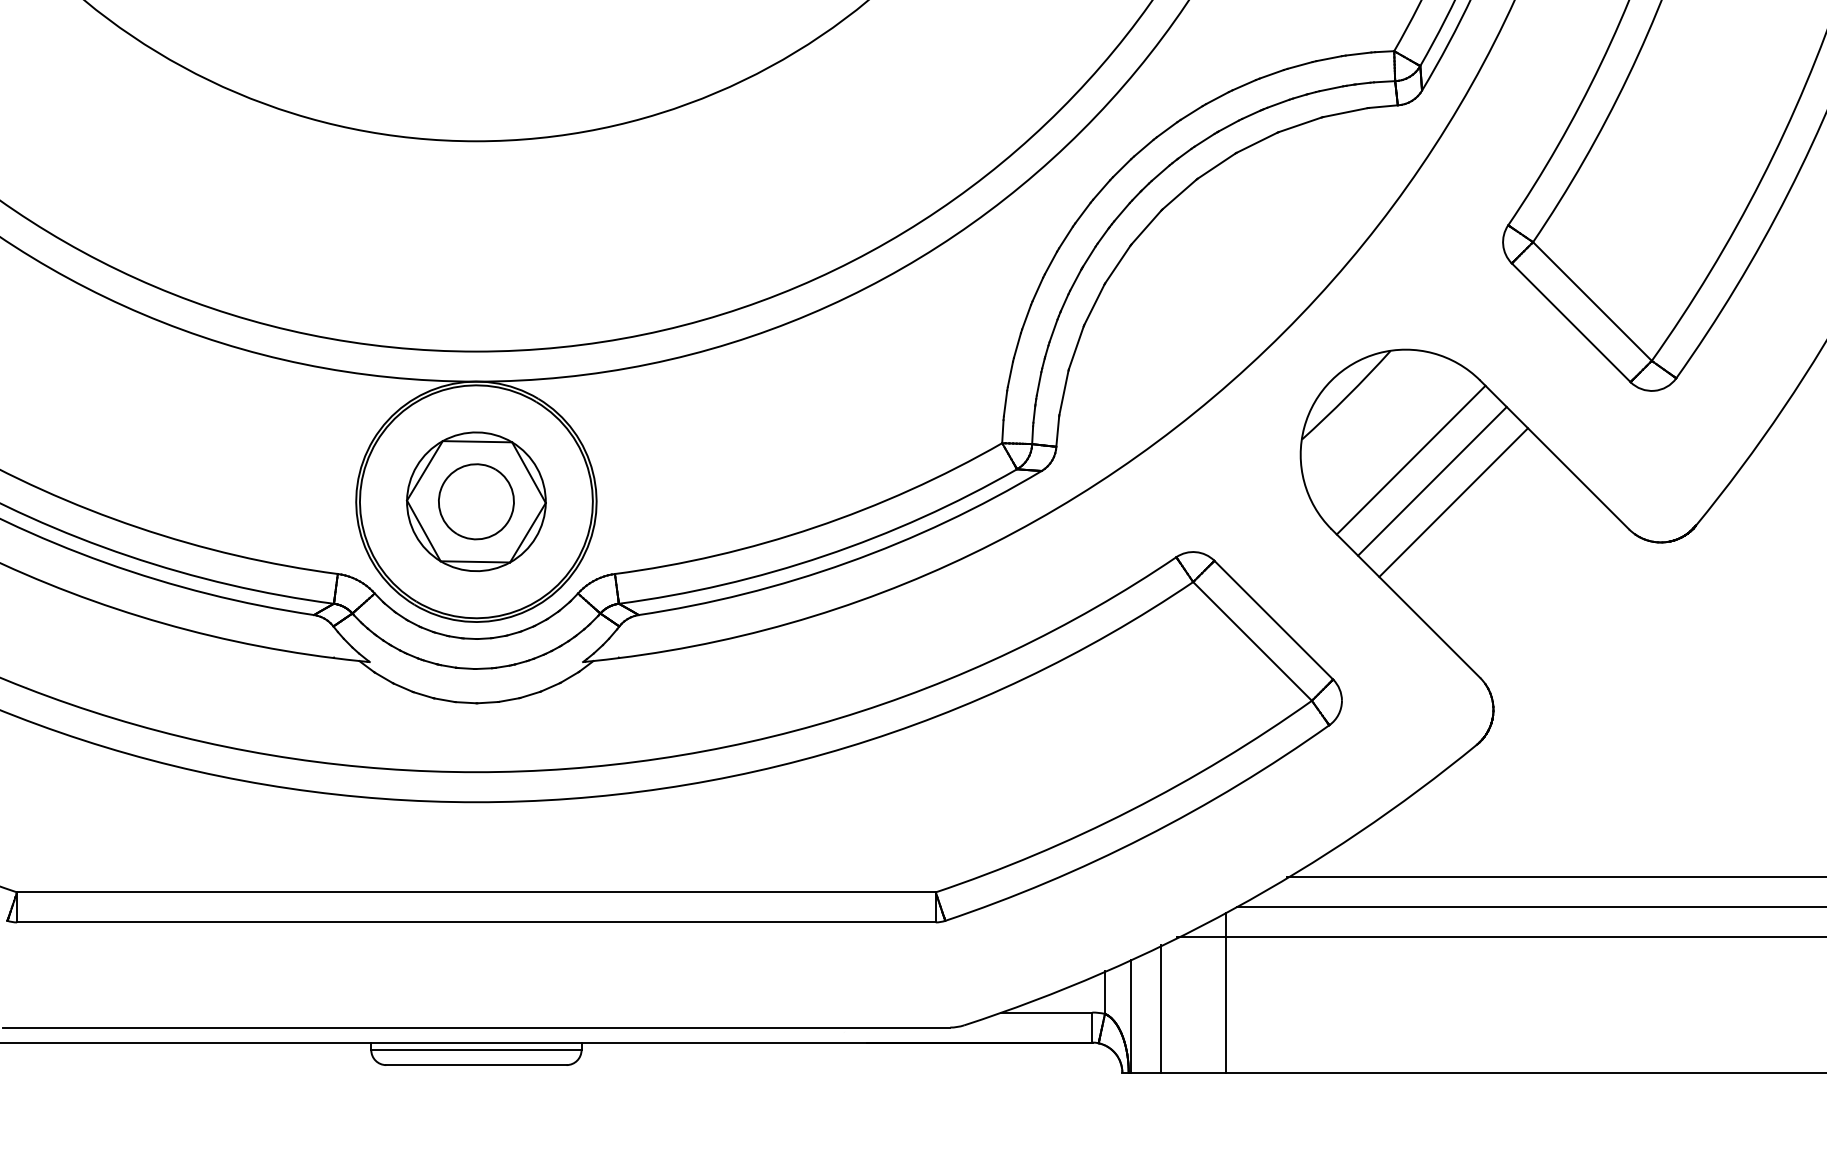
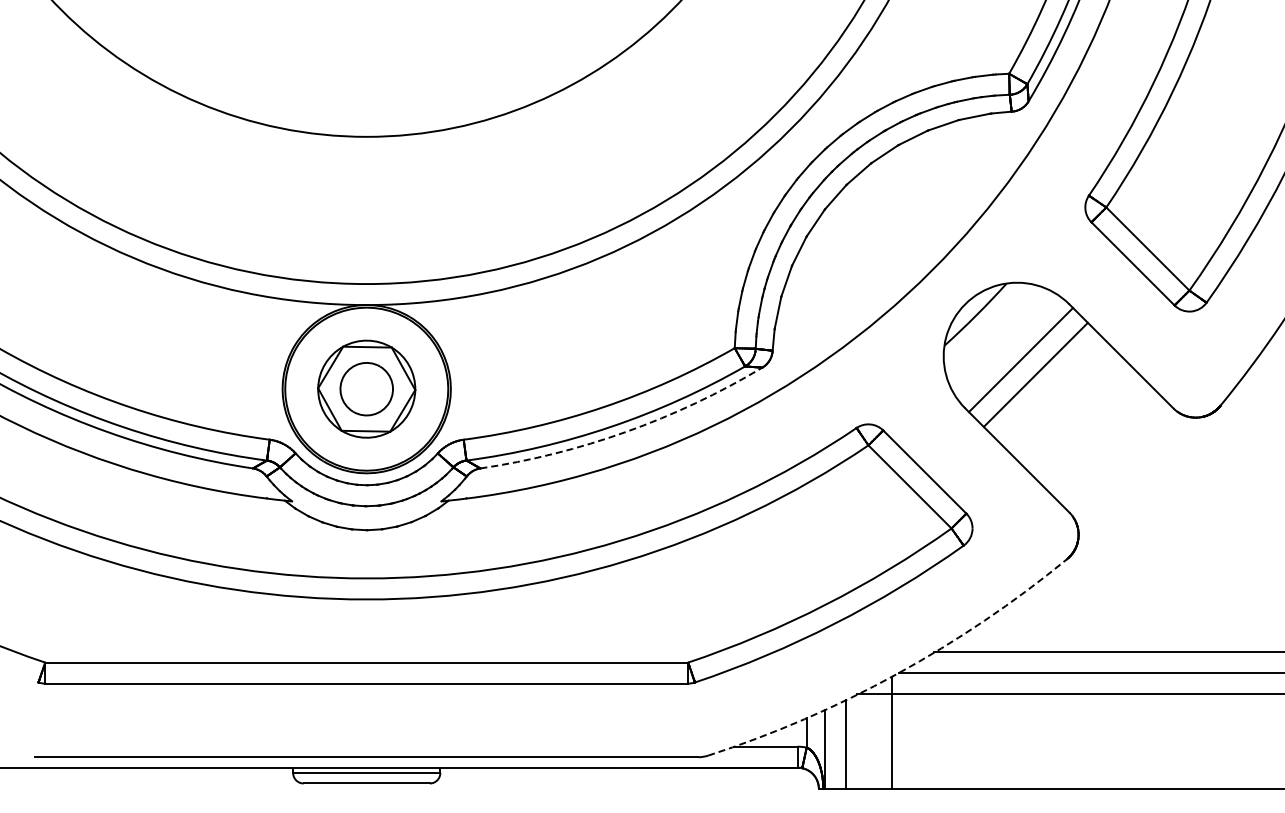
line: (1453, 502) -> (1050, 389), removed
arc: (847, 562) -> (626, 431), solid -> dashed
arc: (1233, 909) -> (896, 674), solid -> dashed

